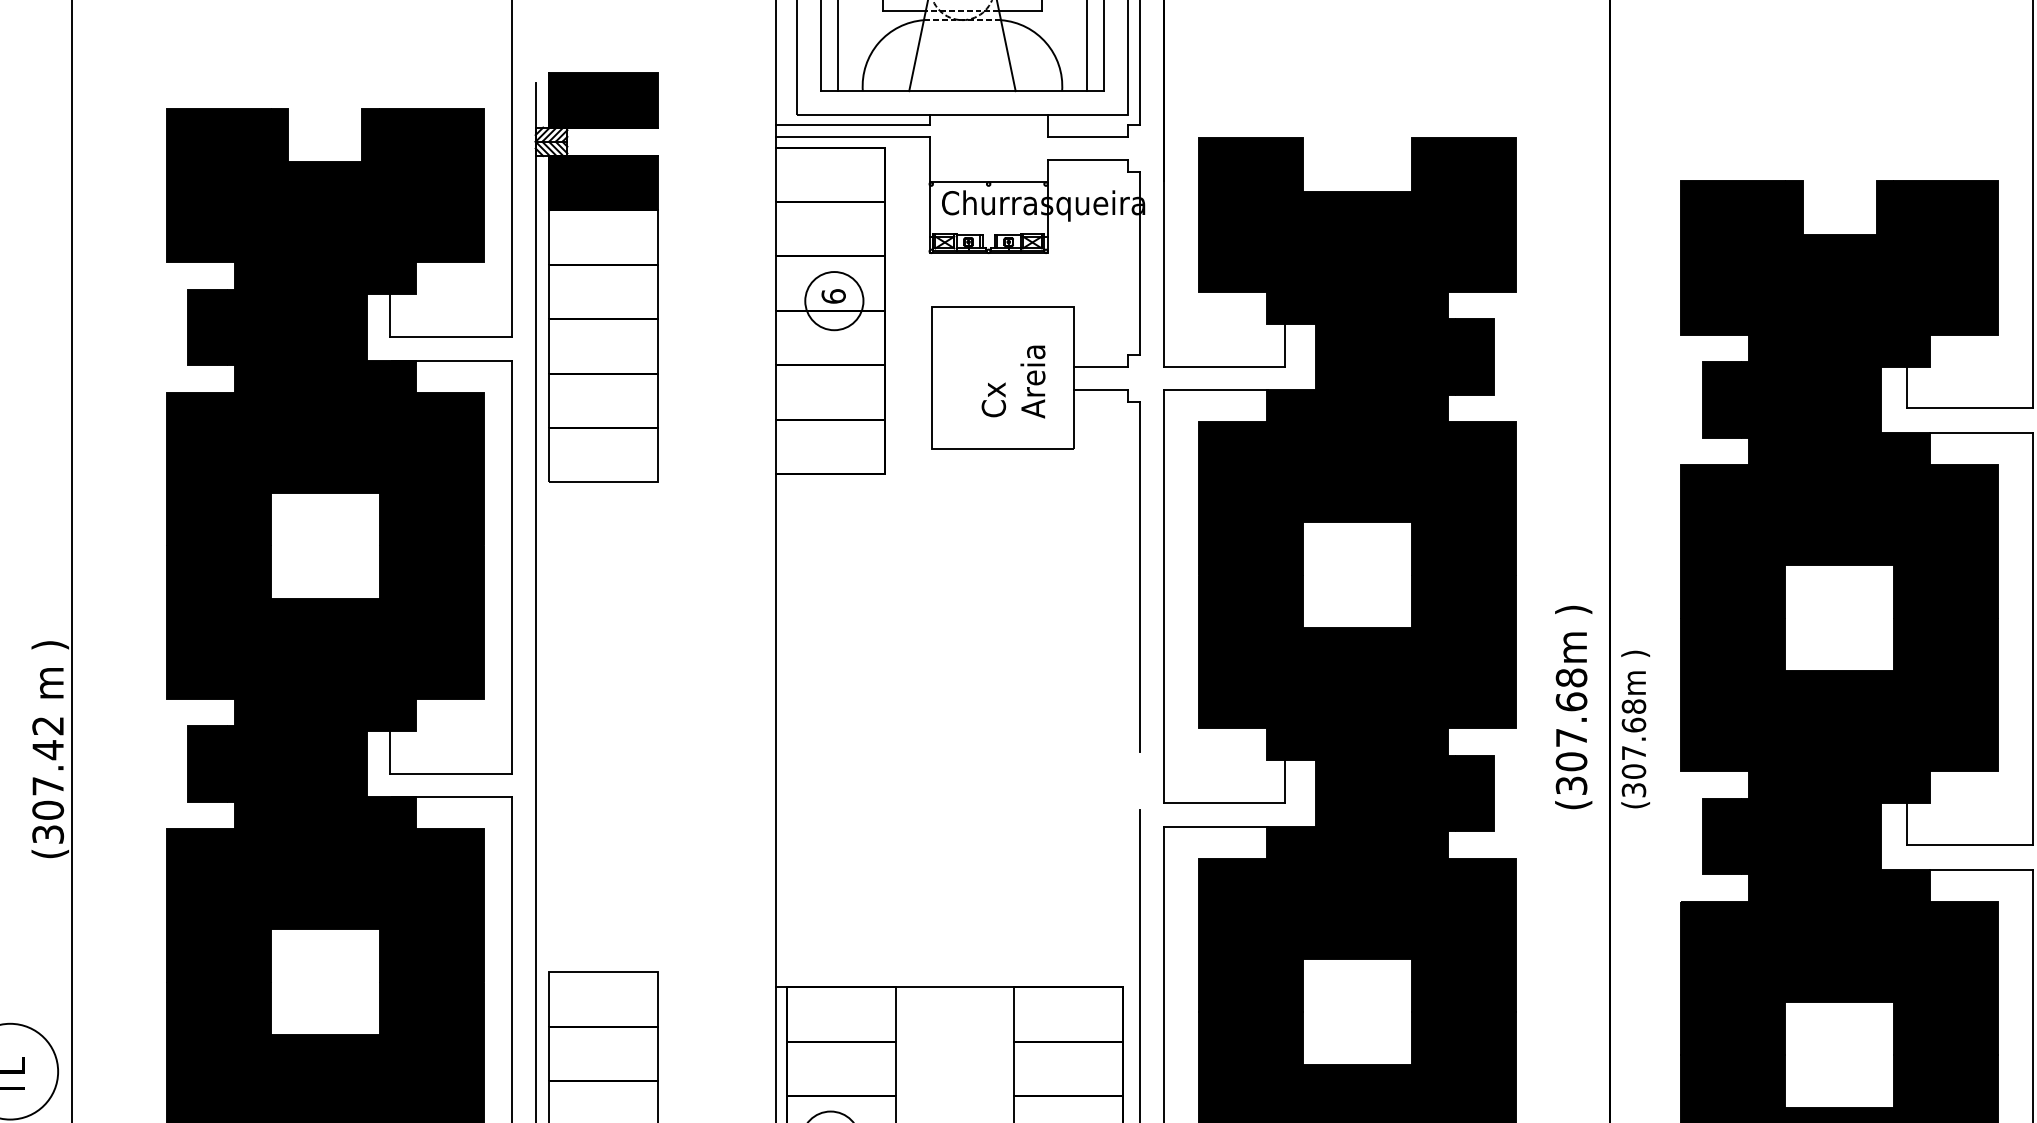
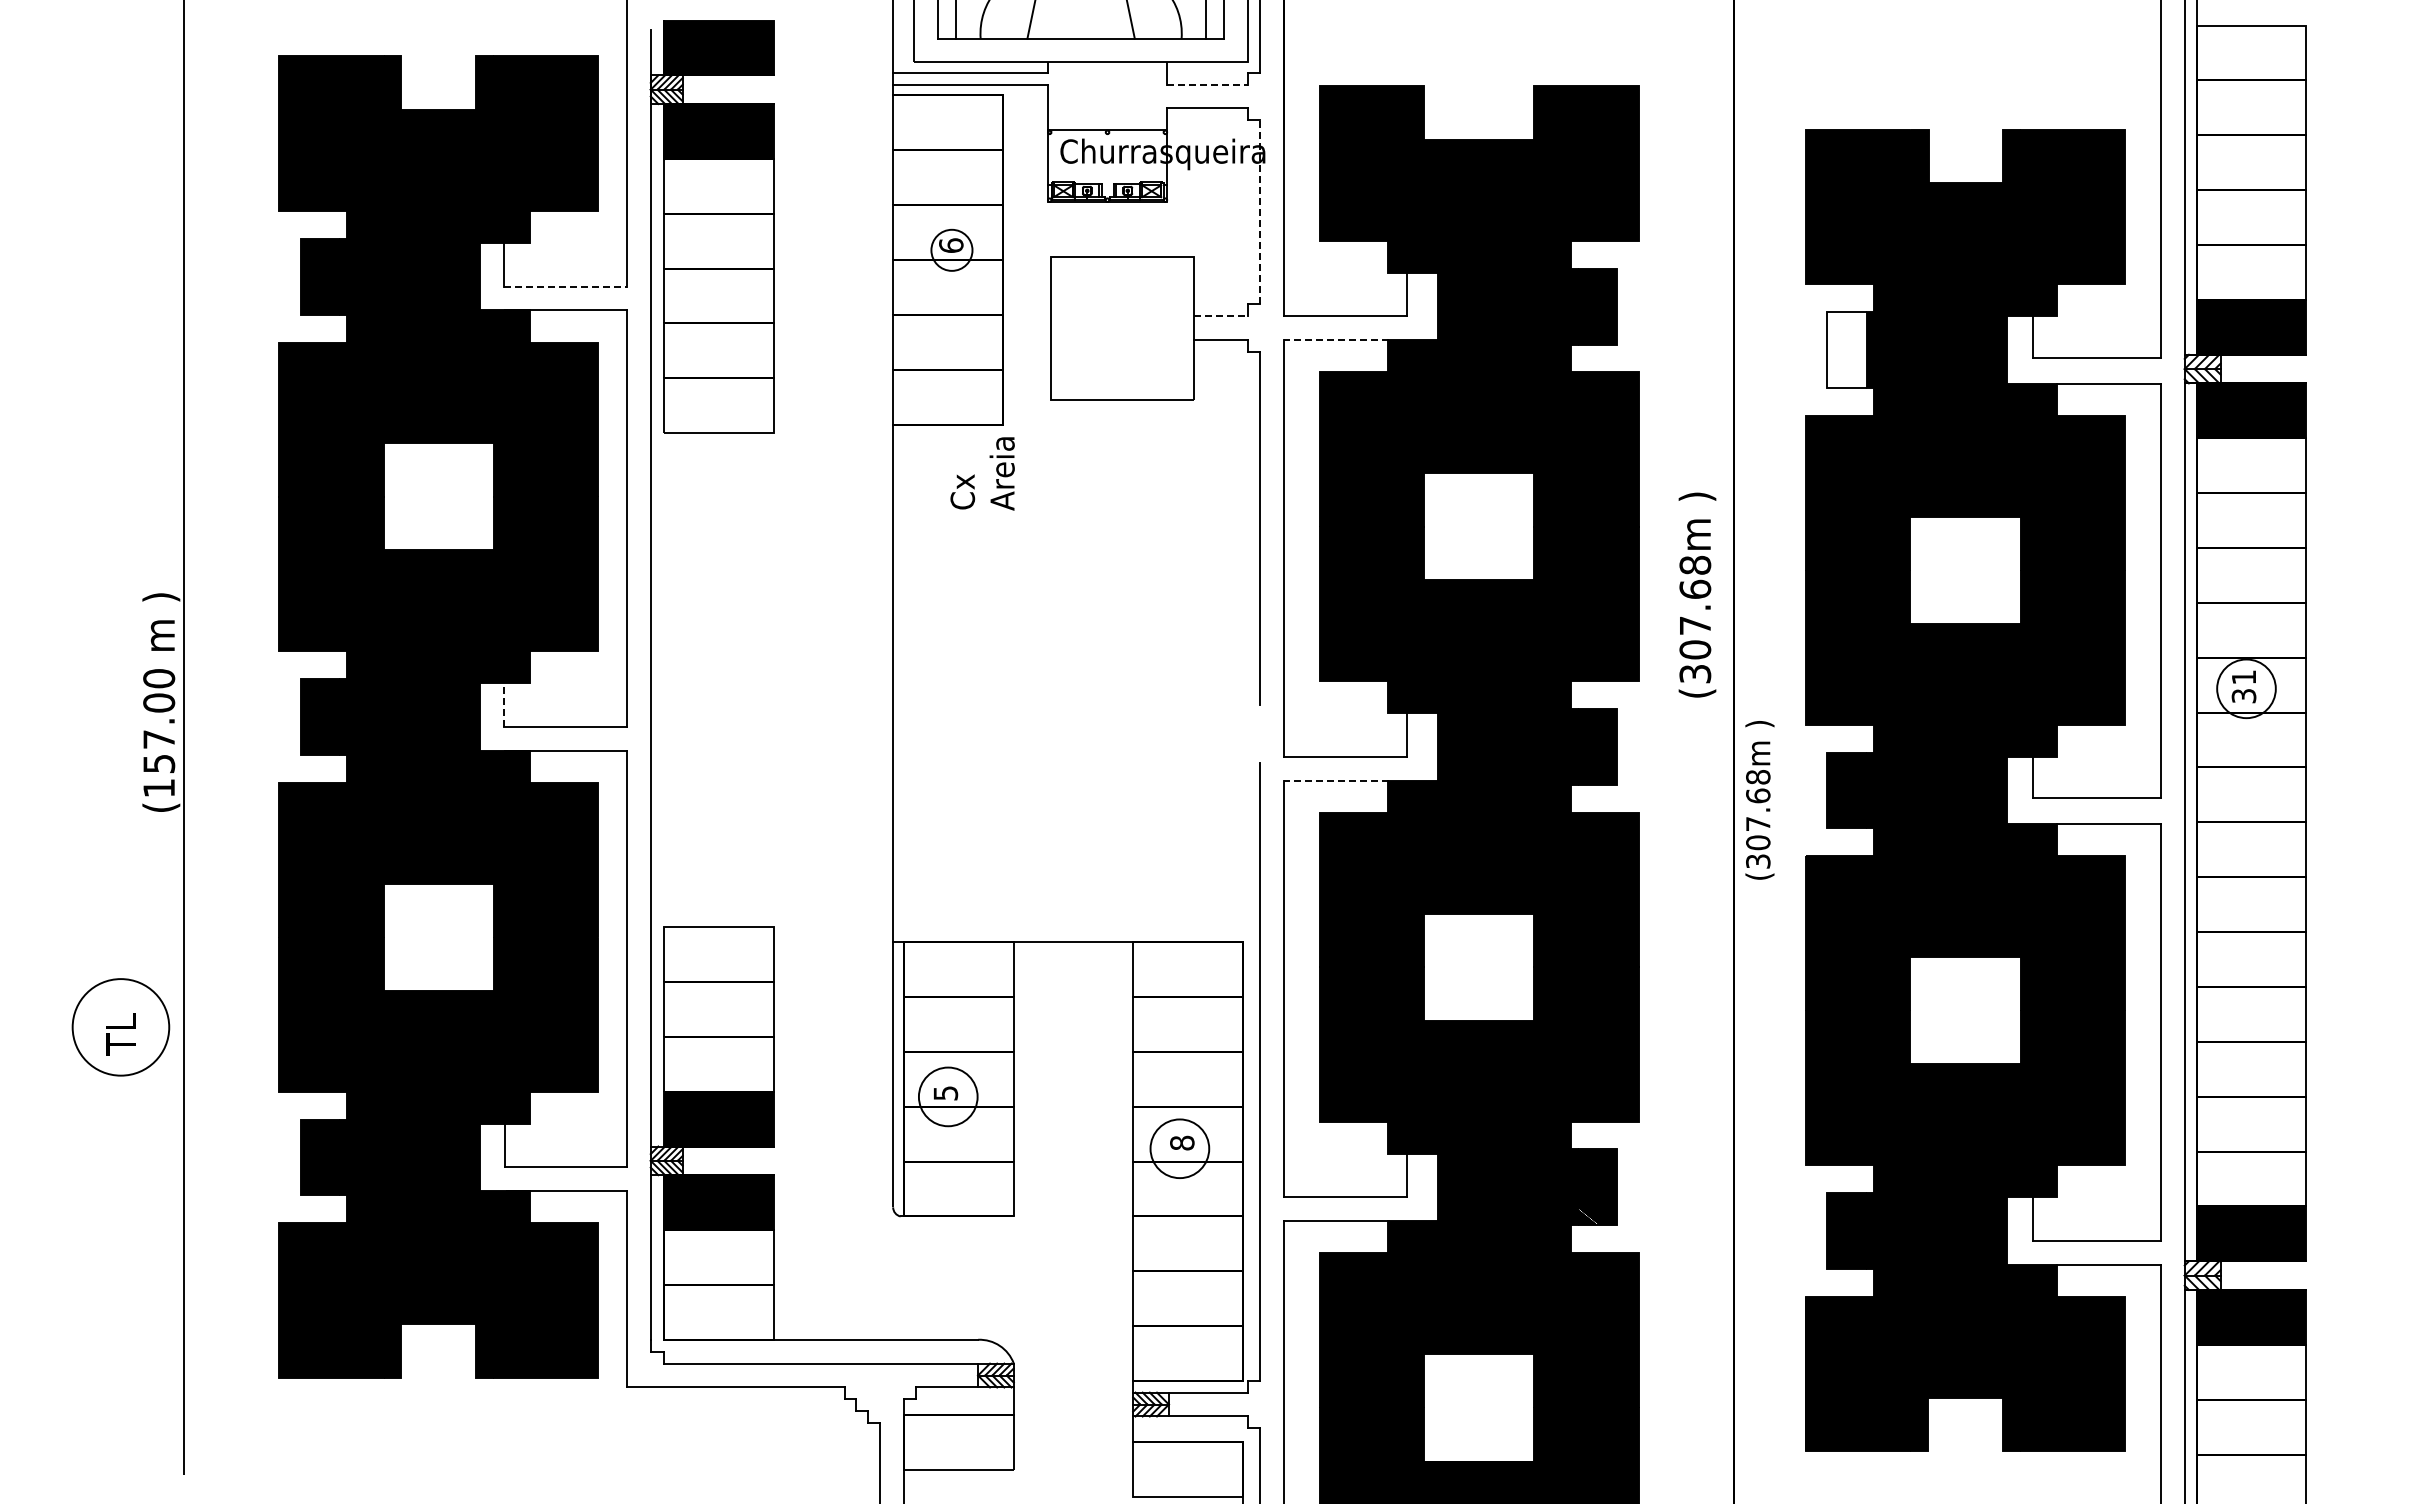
line: (1088, 136) -> (1208, 84), solid -> dashed
line: (1140, 262) -> (1260, 211), solid -> dashed
circle: (833, 301) -> (951, 250), size x0.7
line: (452, 336) -> (566, 286), solid -> dashed
line: (1101, 366) -> (1221, 316), solid -> dashed
text: (1013, 381) -> (982, 473), moved
line: (1214, 390) -> (1335, 340), solid -> dashed
fill: (1721, 400) -> (1846, 350), removed
text: (1573, 706) -> (1697, 594), moved
text: (1635, 729) -> (1759, 800), moved
line: (390, 752) -> (504, 705), solid -> dashed
text: (48, 780) -> (159, 733), (307.42 -> (157.00
line: (1214, 826) -> (1335, 780), solid -> dashed

